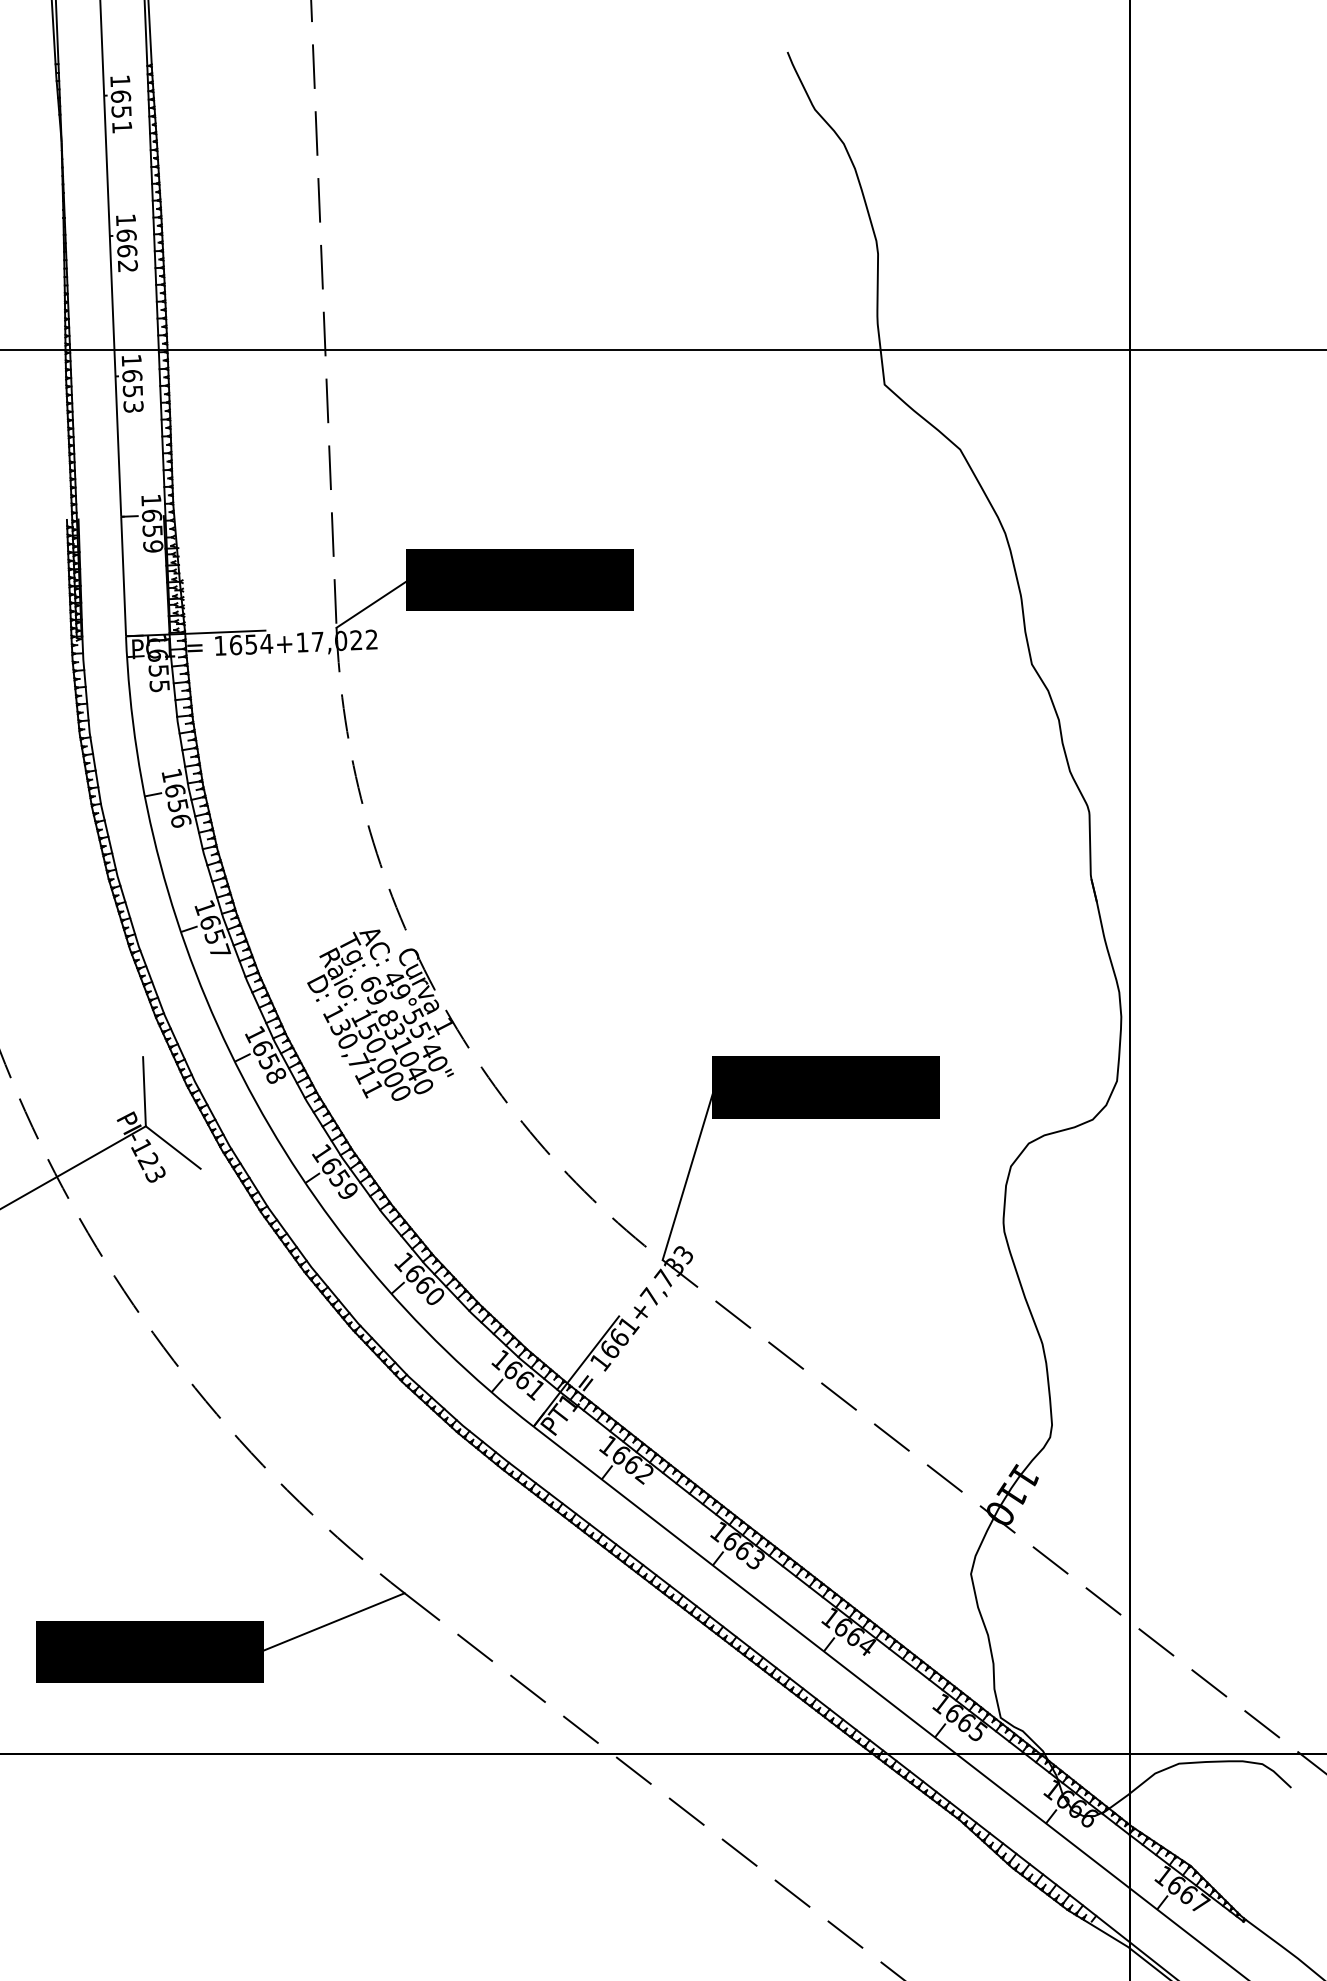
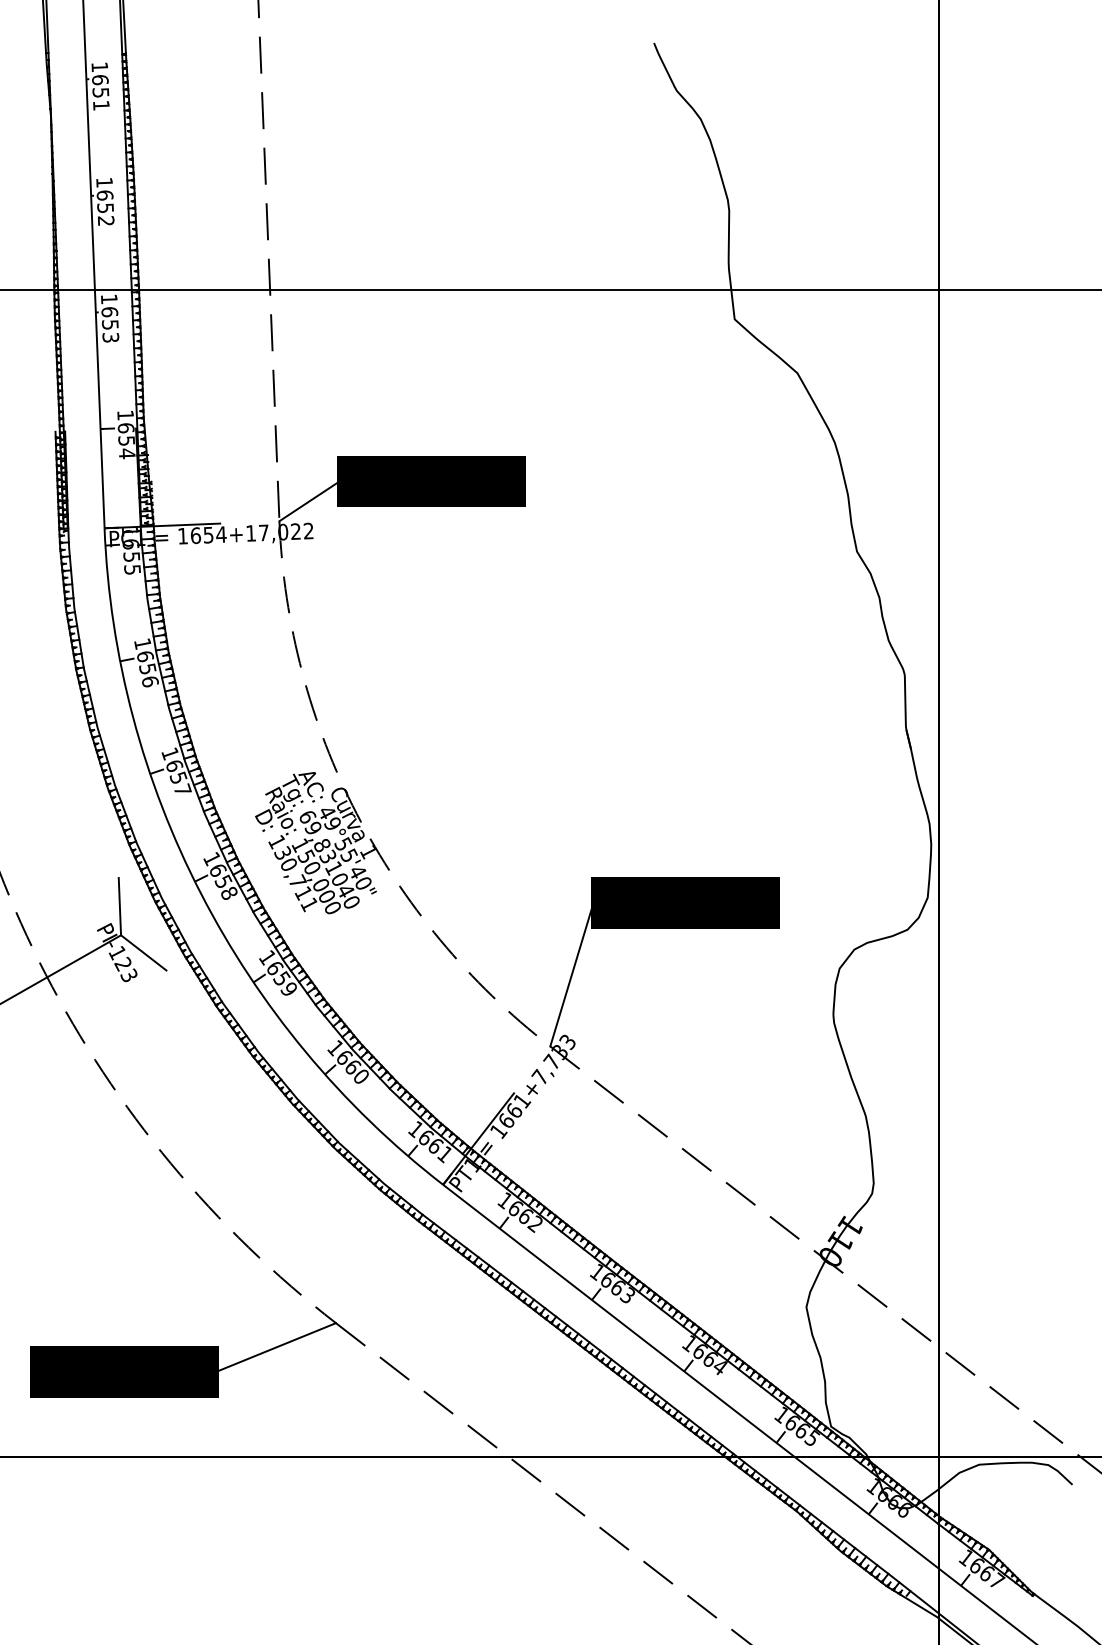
text: (127, 251) -> (105, 208), 1662 -> 1652
text: (153, 546) -> (127, 453), 1659 -> 1654

